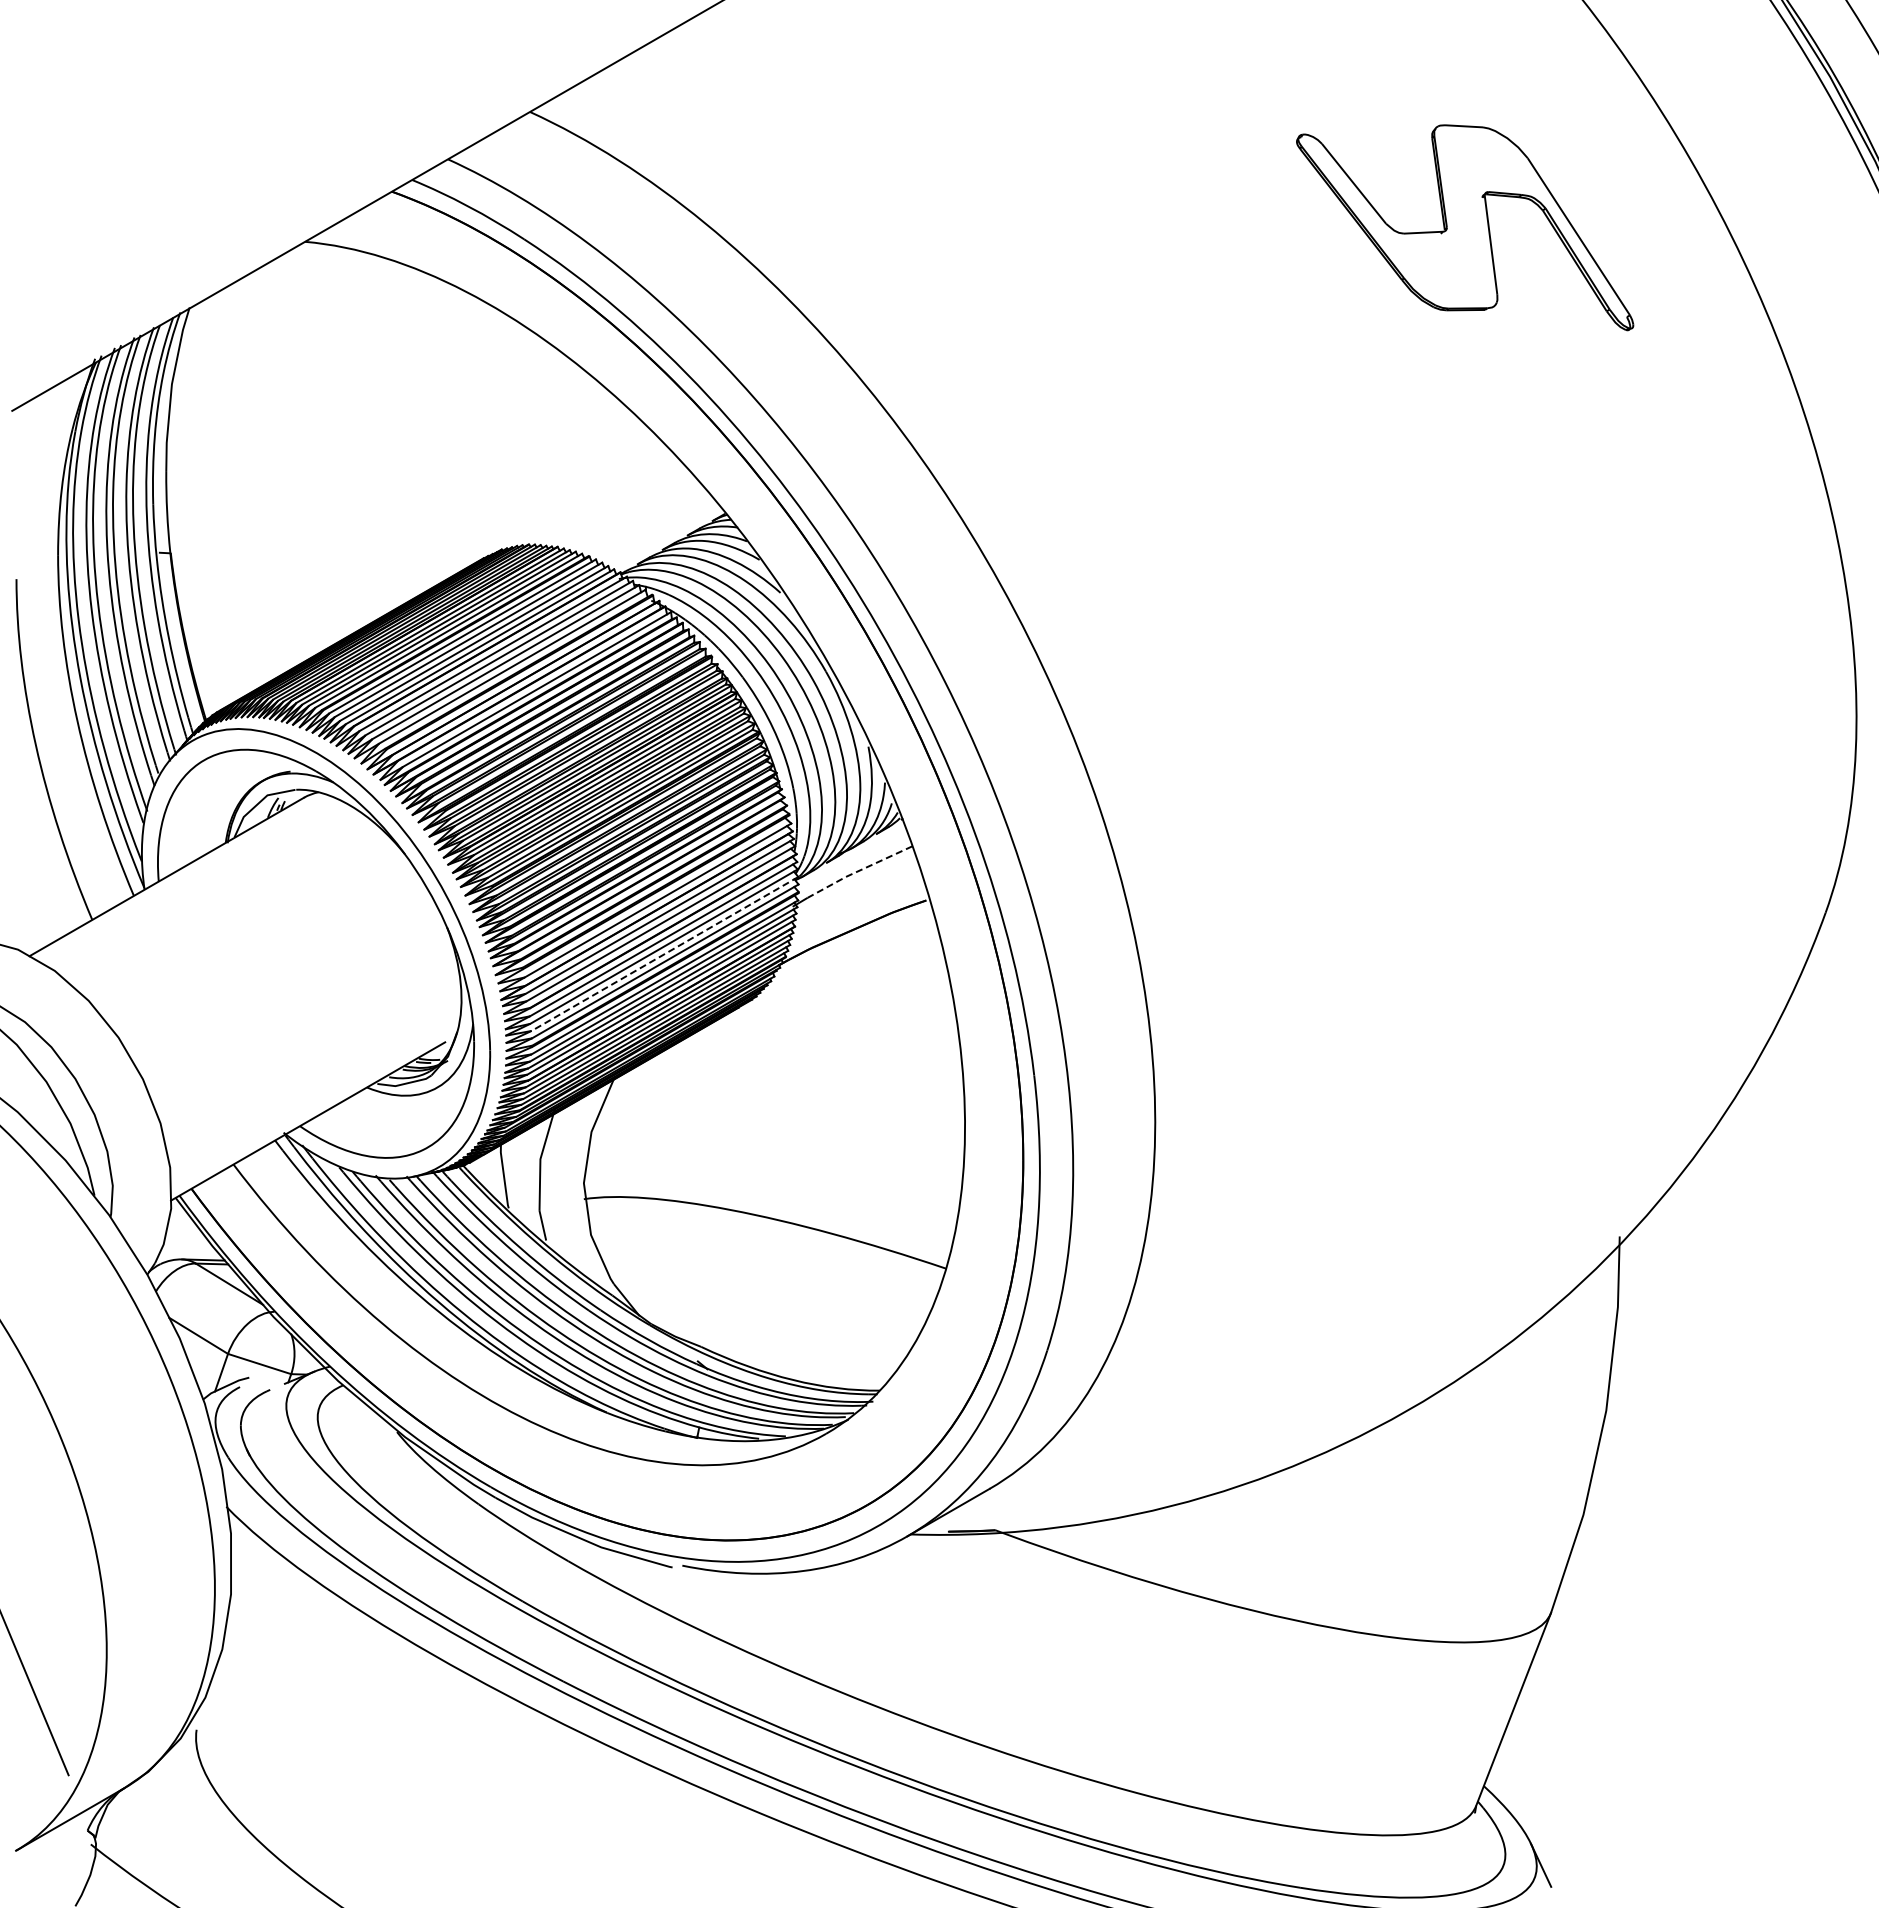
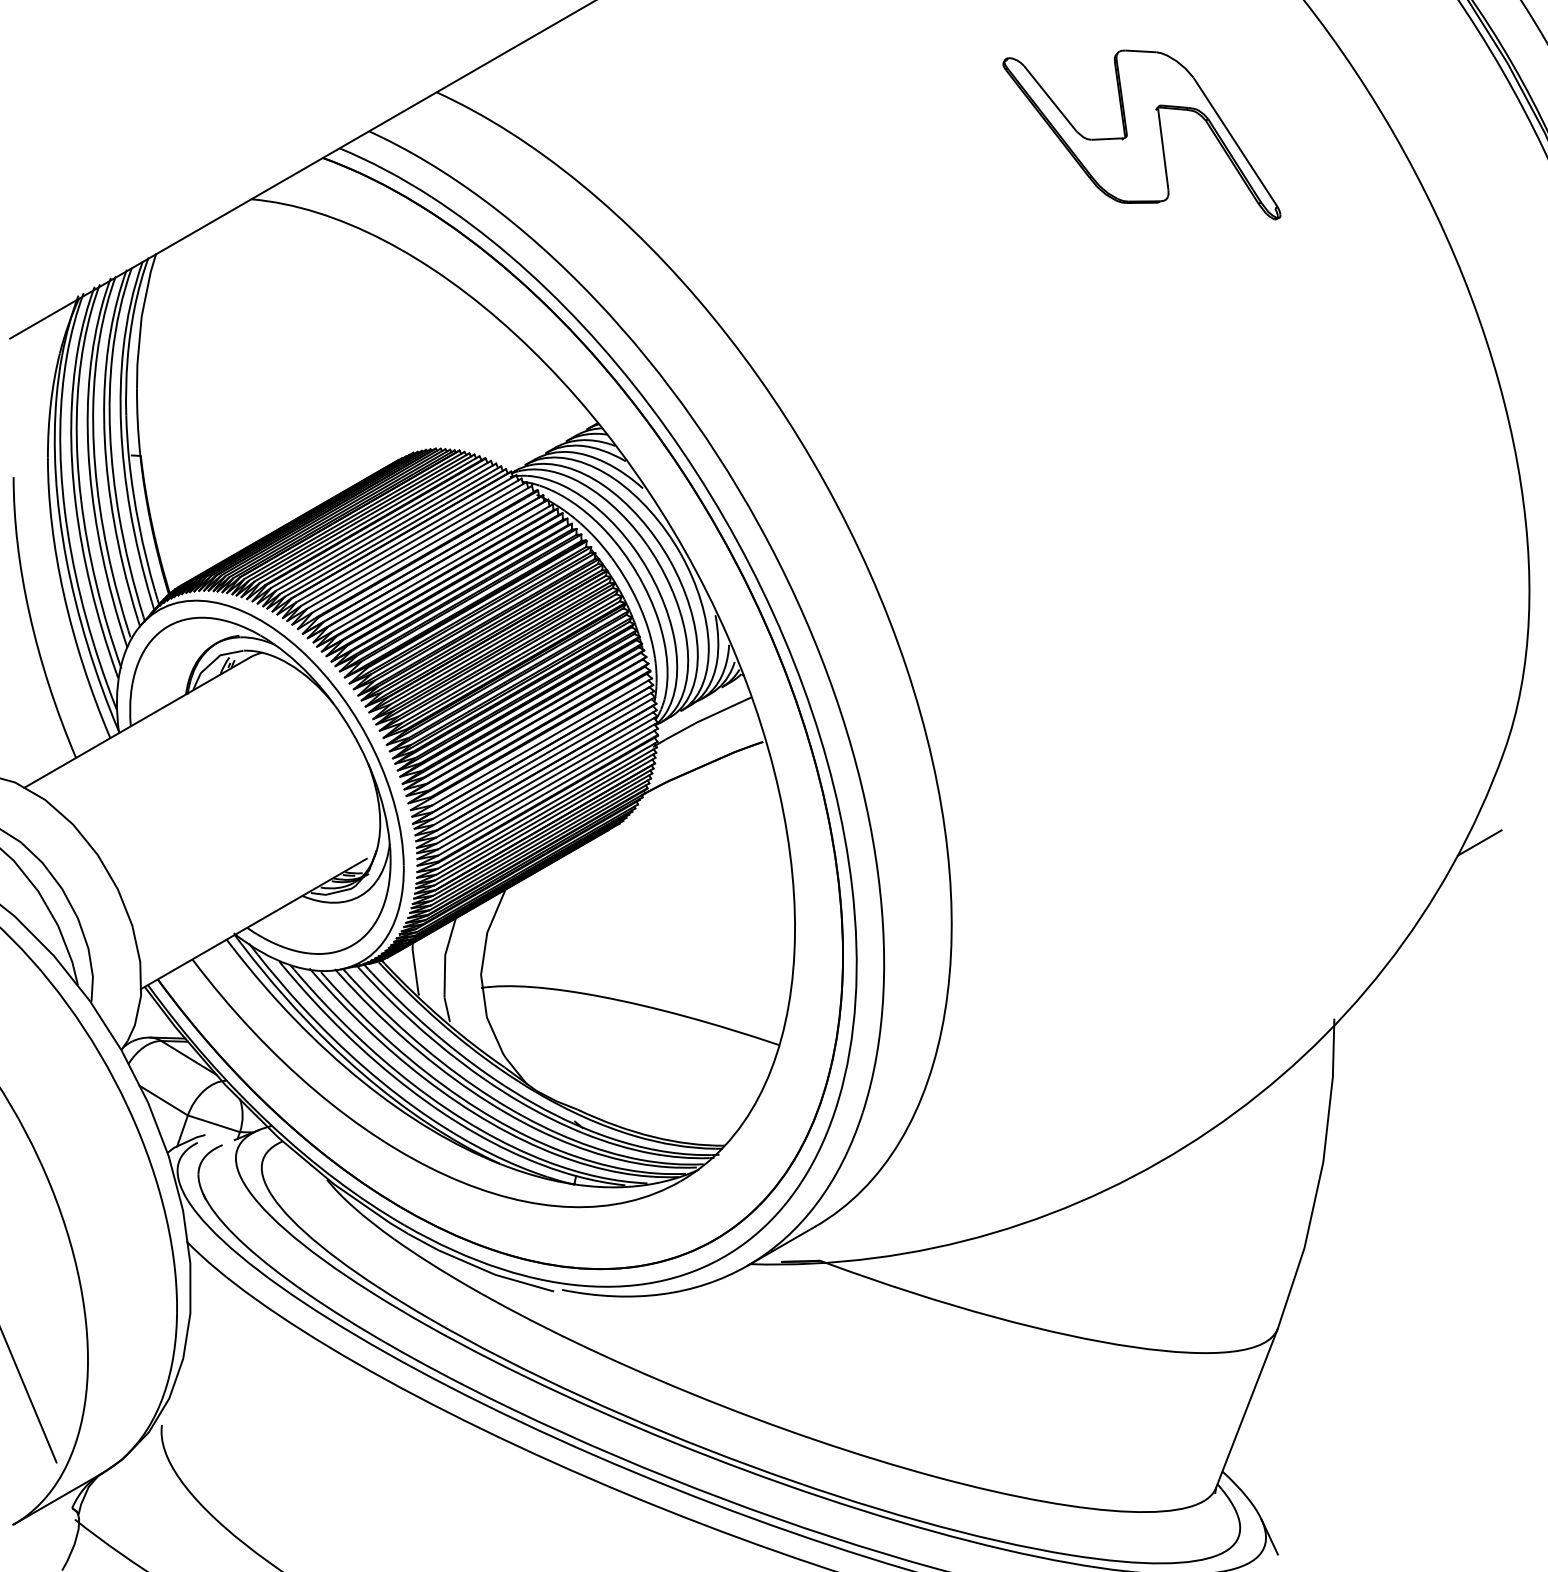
part: (1465, 227) -> (1142, 134), moved
line: (858, 871) -> (707, 718), dashed -> solid
line: (665, 953) -> (548, 785), dashed -> solid
line: (1795, 1022) -> (1479, 842), added

